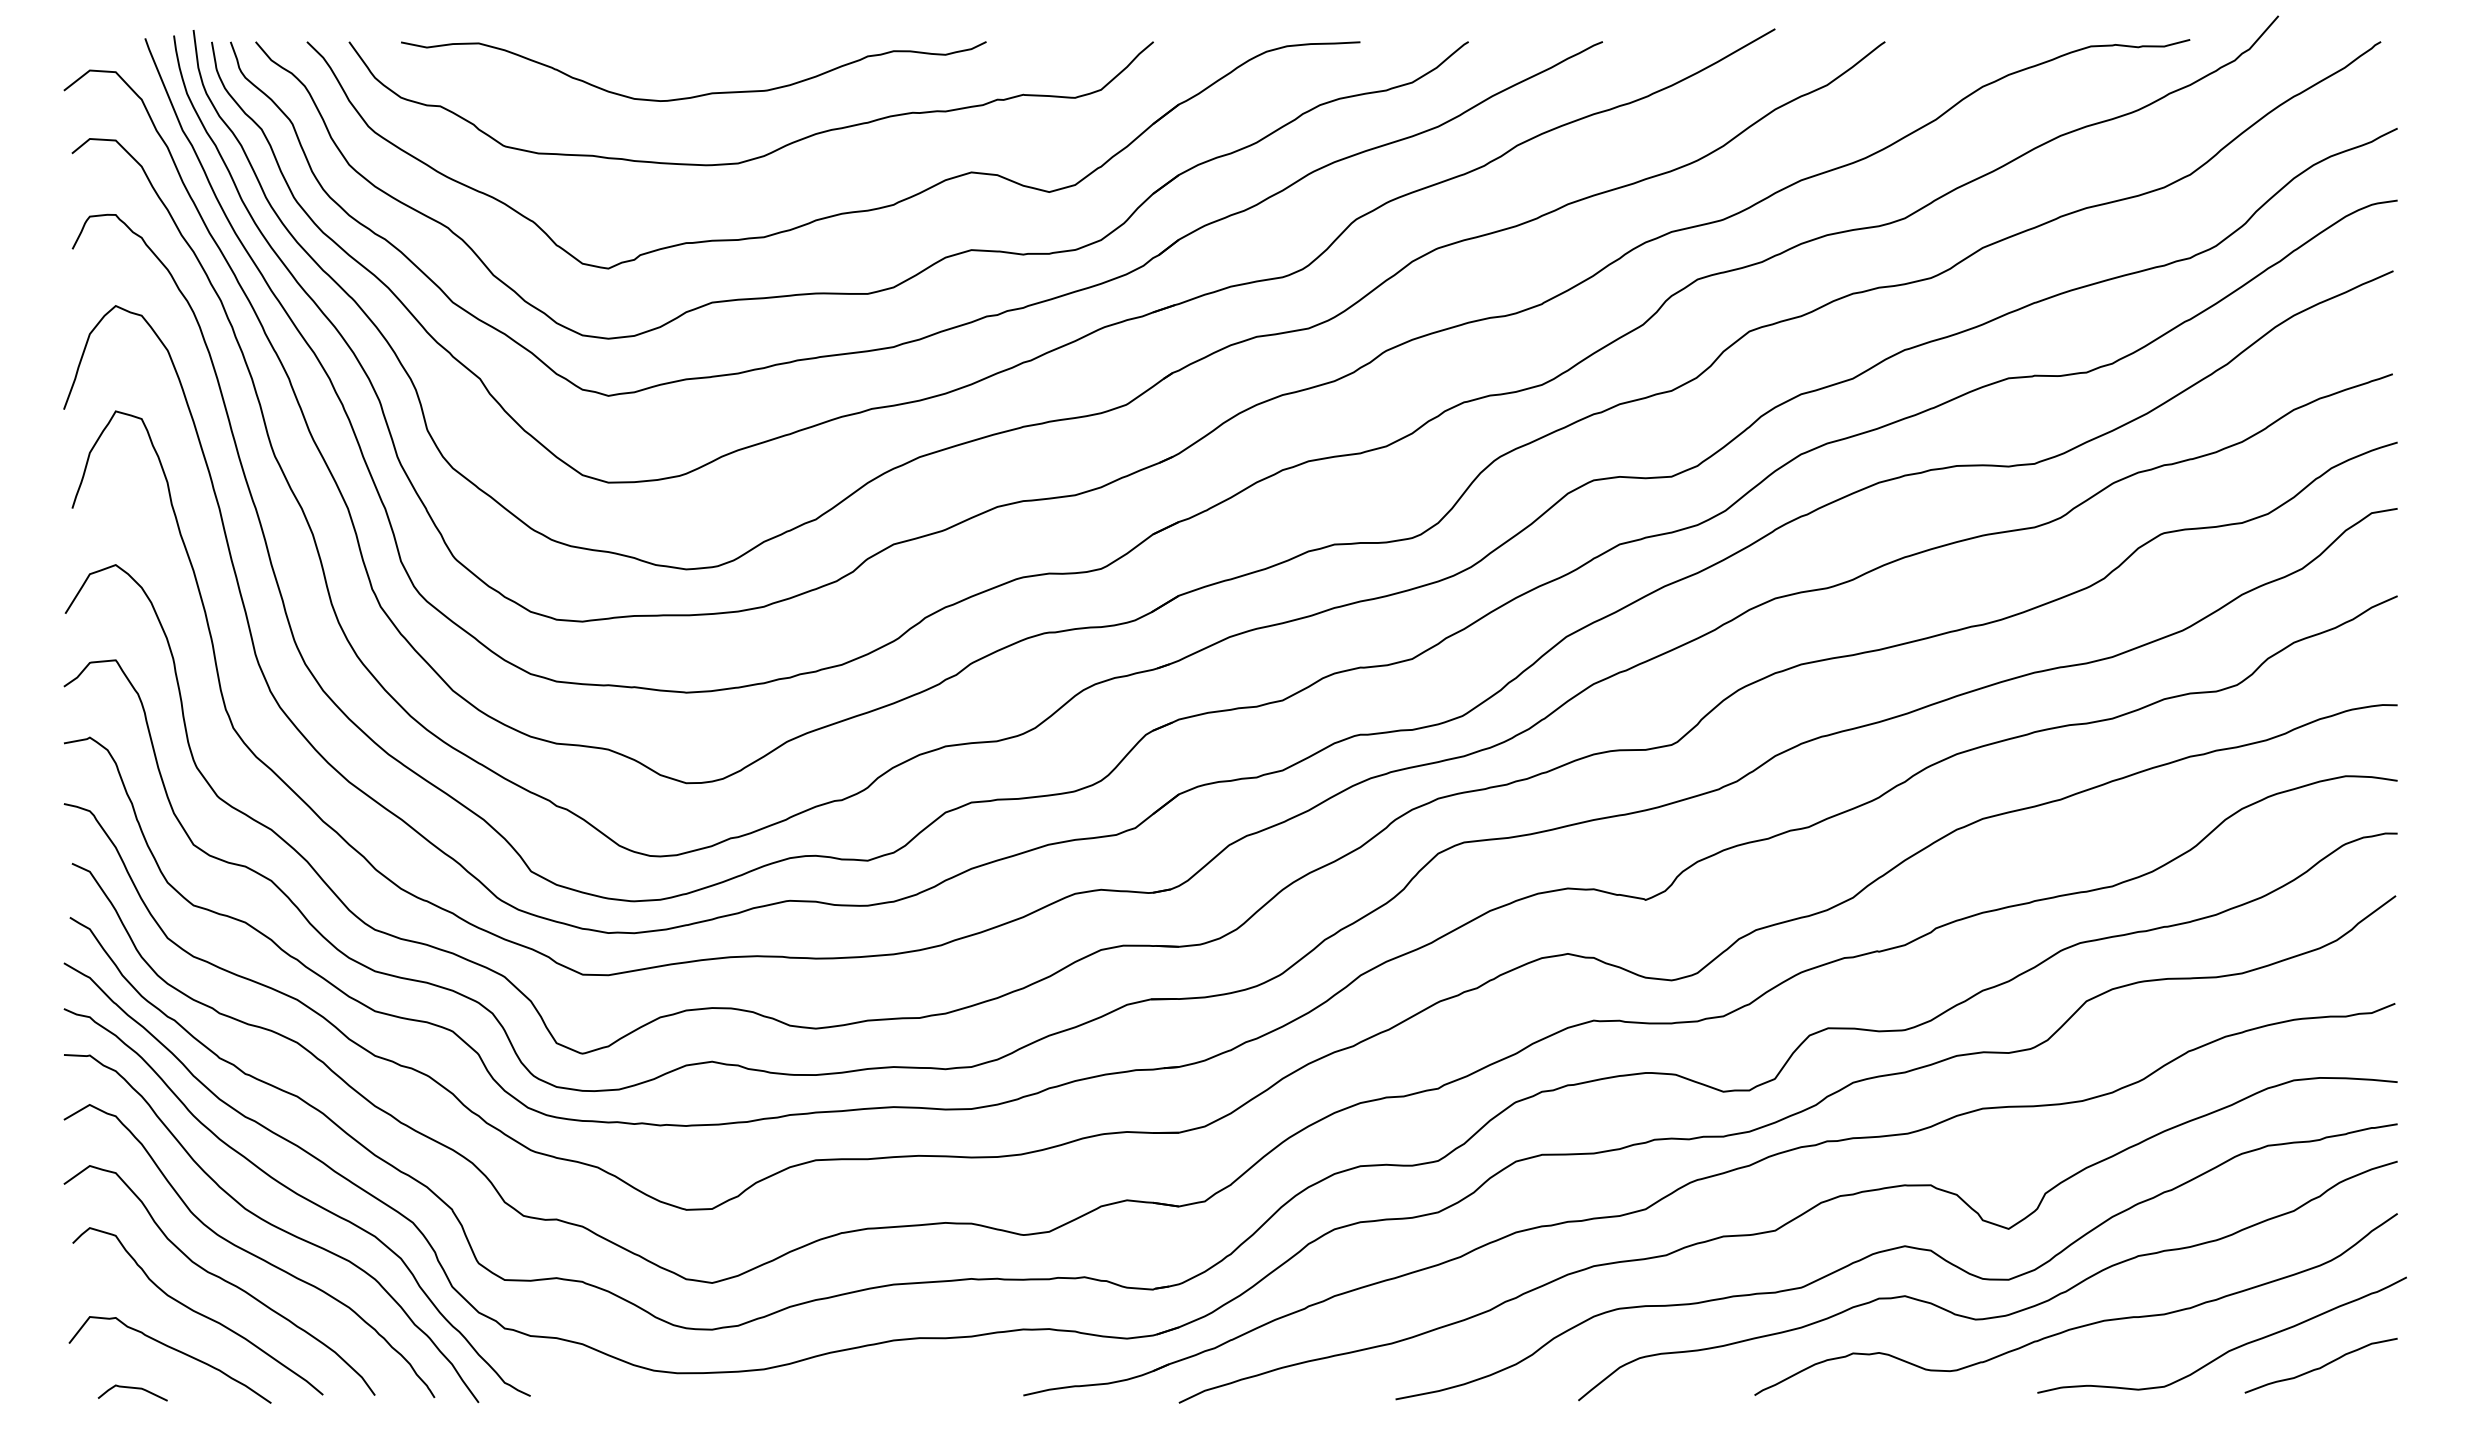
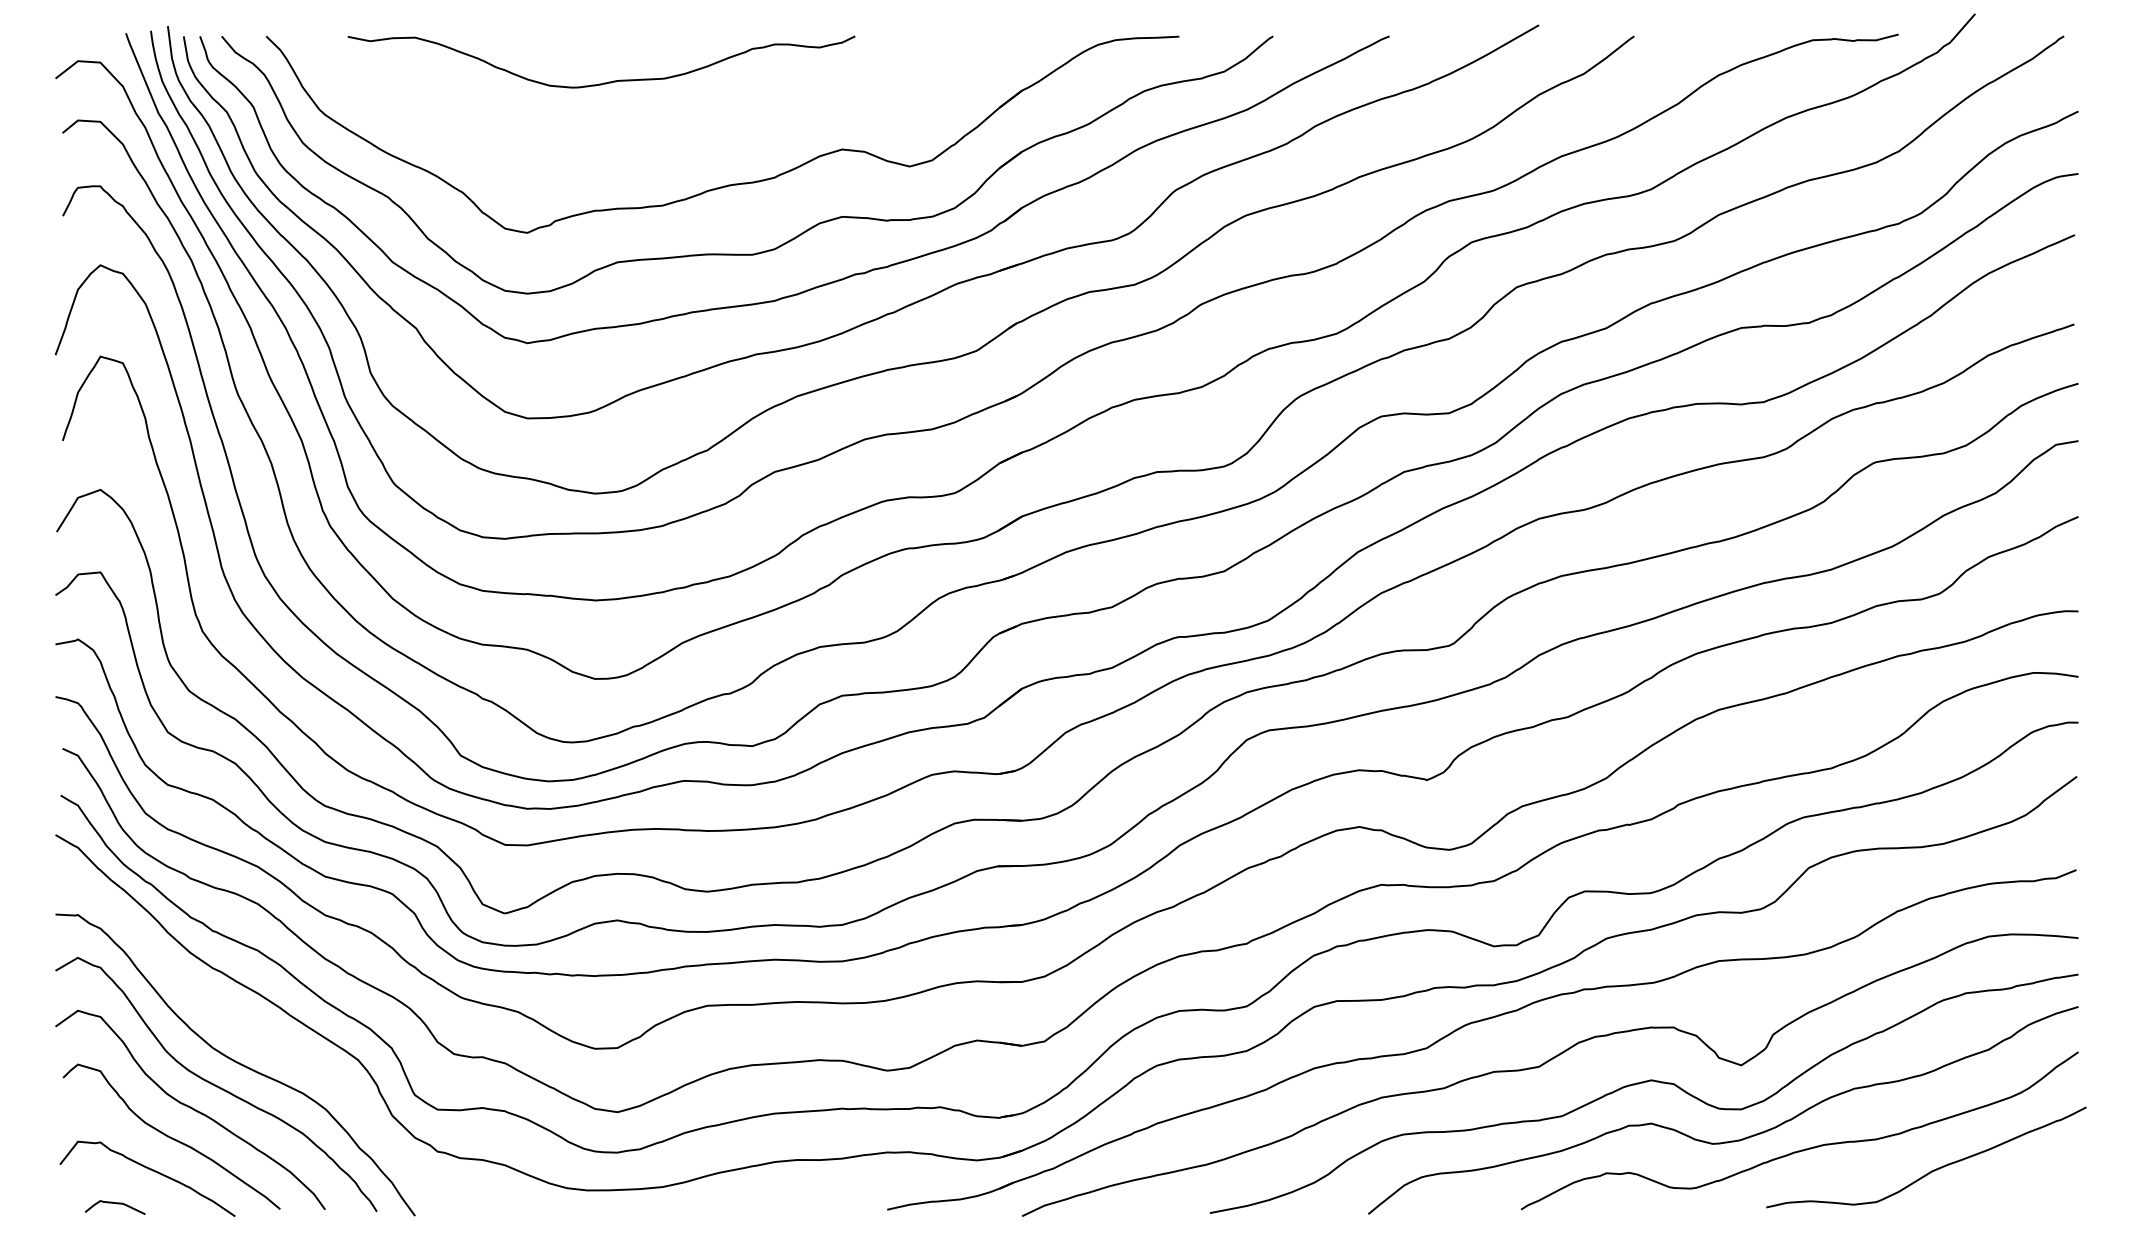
curve: (775, 149) -> (672, 129), removed
curve: (299, 1196) -> (259, 1037), removed
curve: (2322, 1365) -> (2013, 1183), removed

